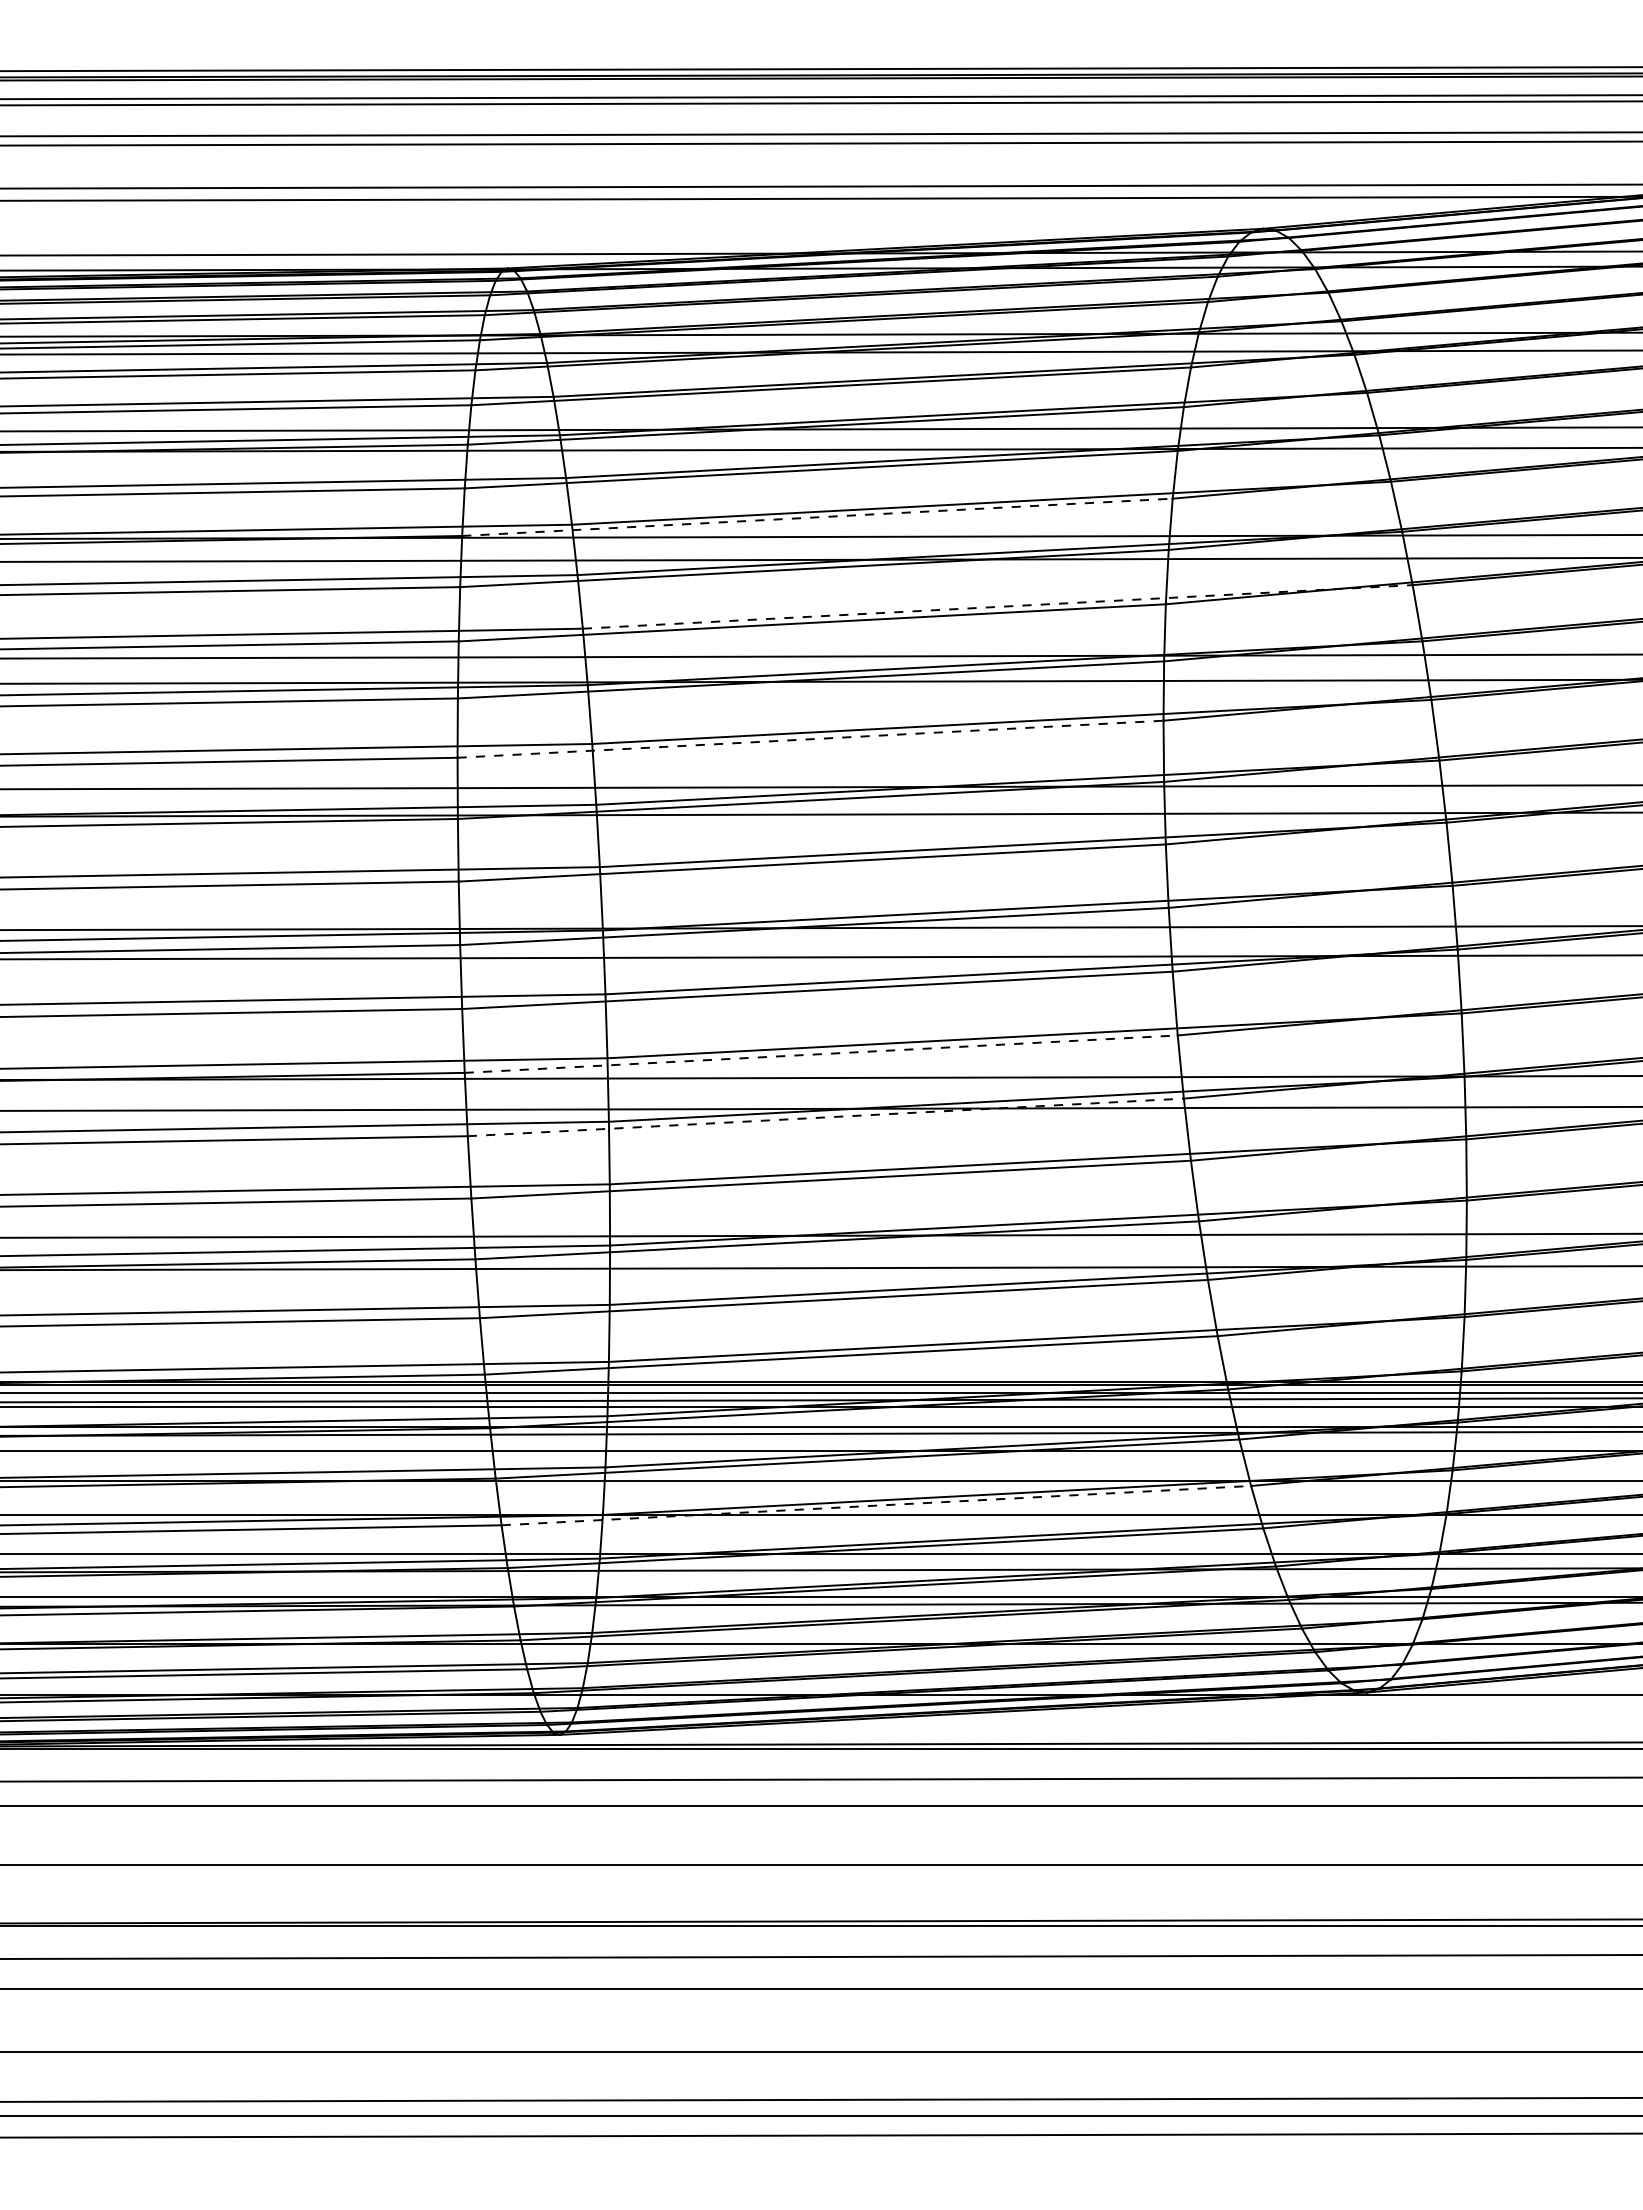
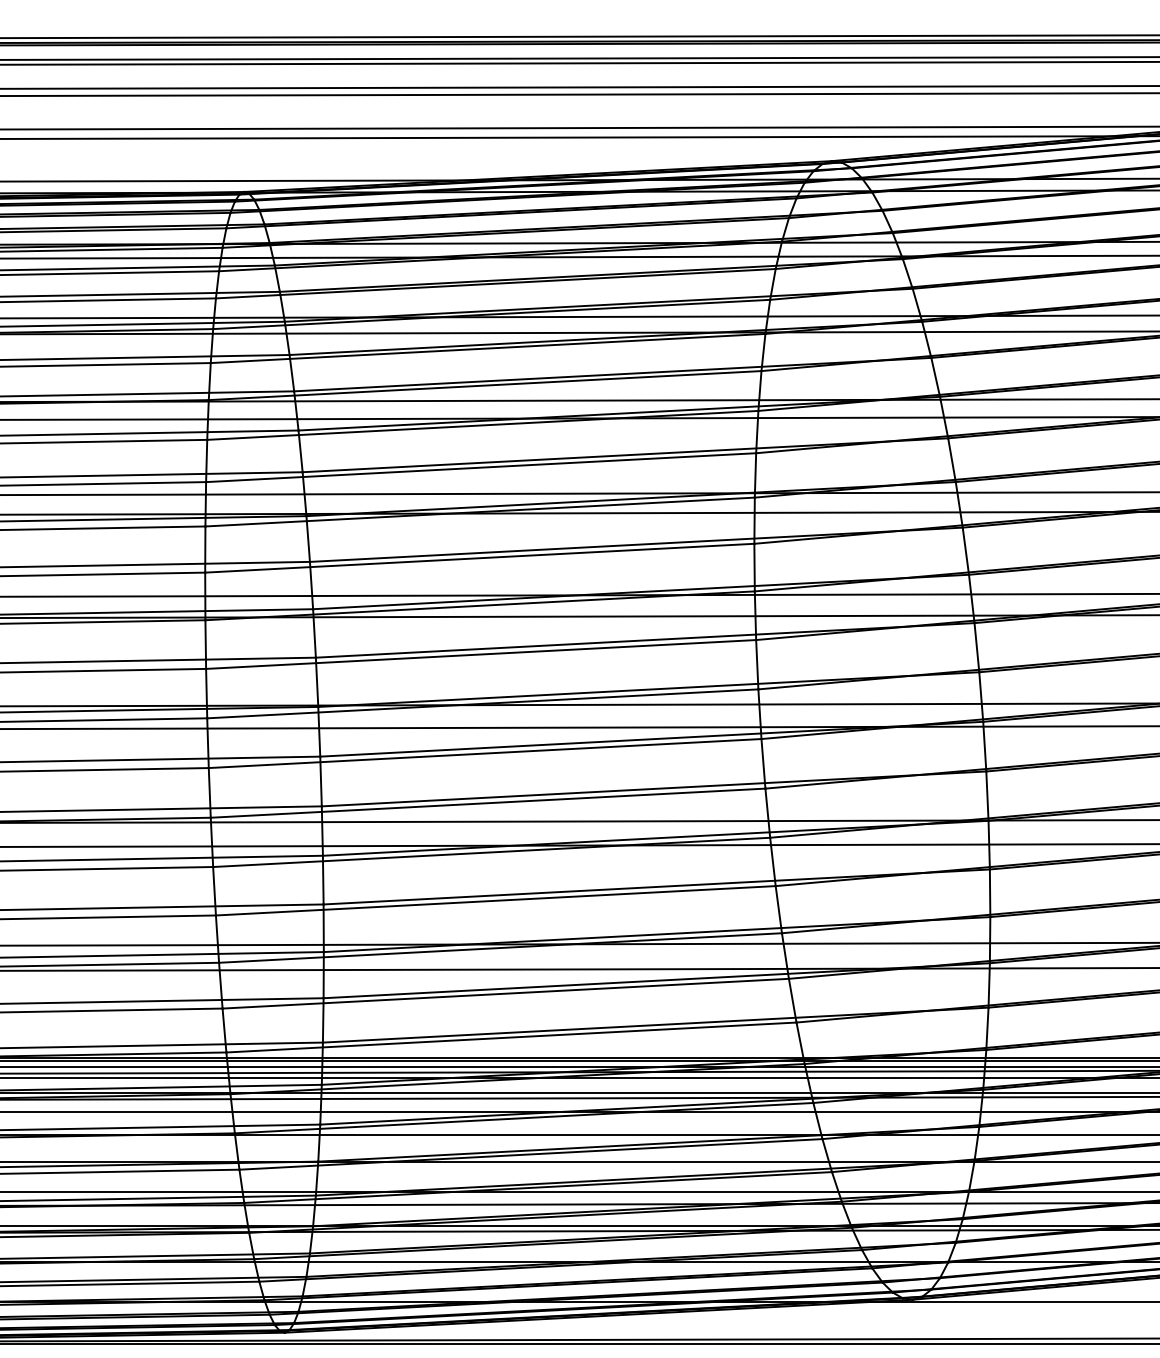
line: (817, 517) -> (485, 385), dashed -> solid
line: (998, 606) -> (625, 454), dashed -> solid
line: (811, 739) -> (480, 558), dashed -> solid
line: (821, 1054) -> (488, 803), dashed -> solid
line: (825, 1117) -> (491, 852), dashed -> solid
line: (876, 1505) -> (531, 1154), dashed -> solid

